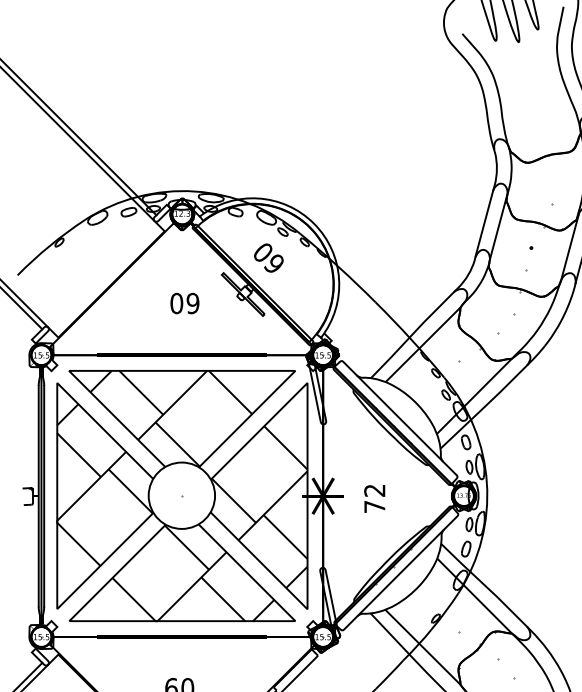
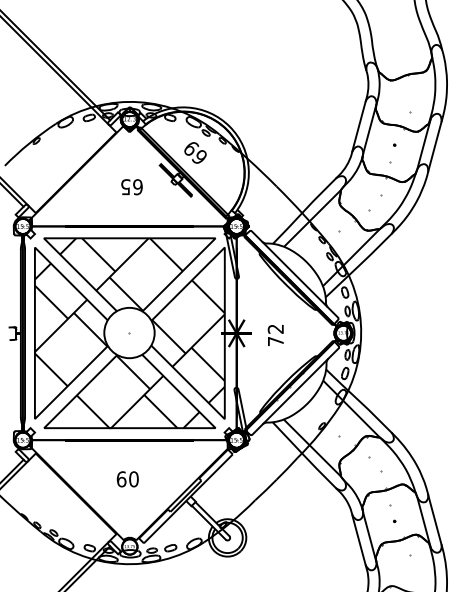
text: (263, 252) -> (191, 148), 60 -> 69
text: (176, 303) -> (125, 187), 60 -> 65

